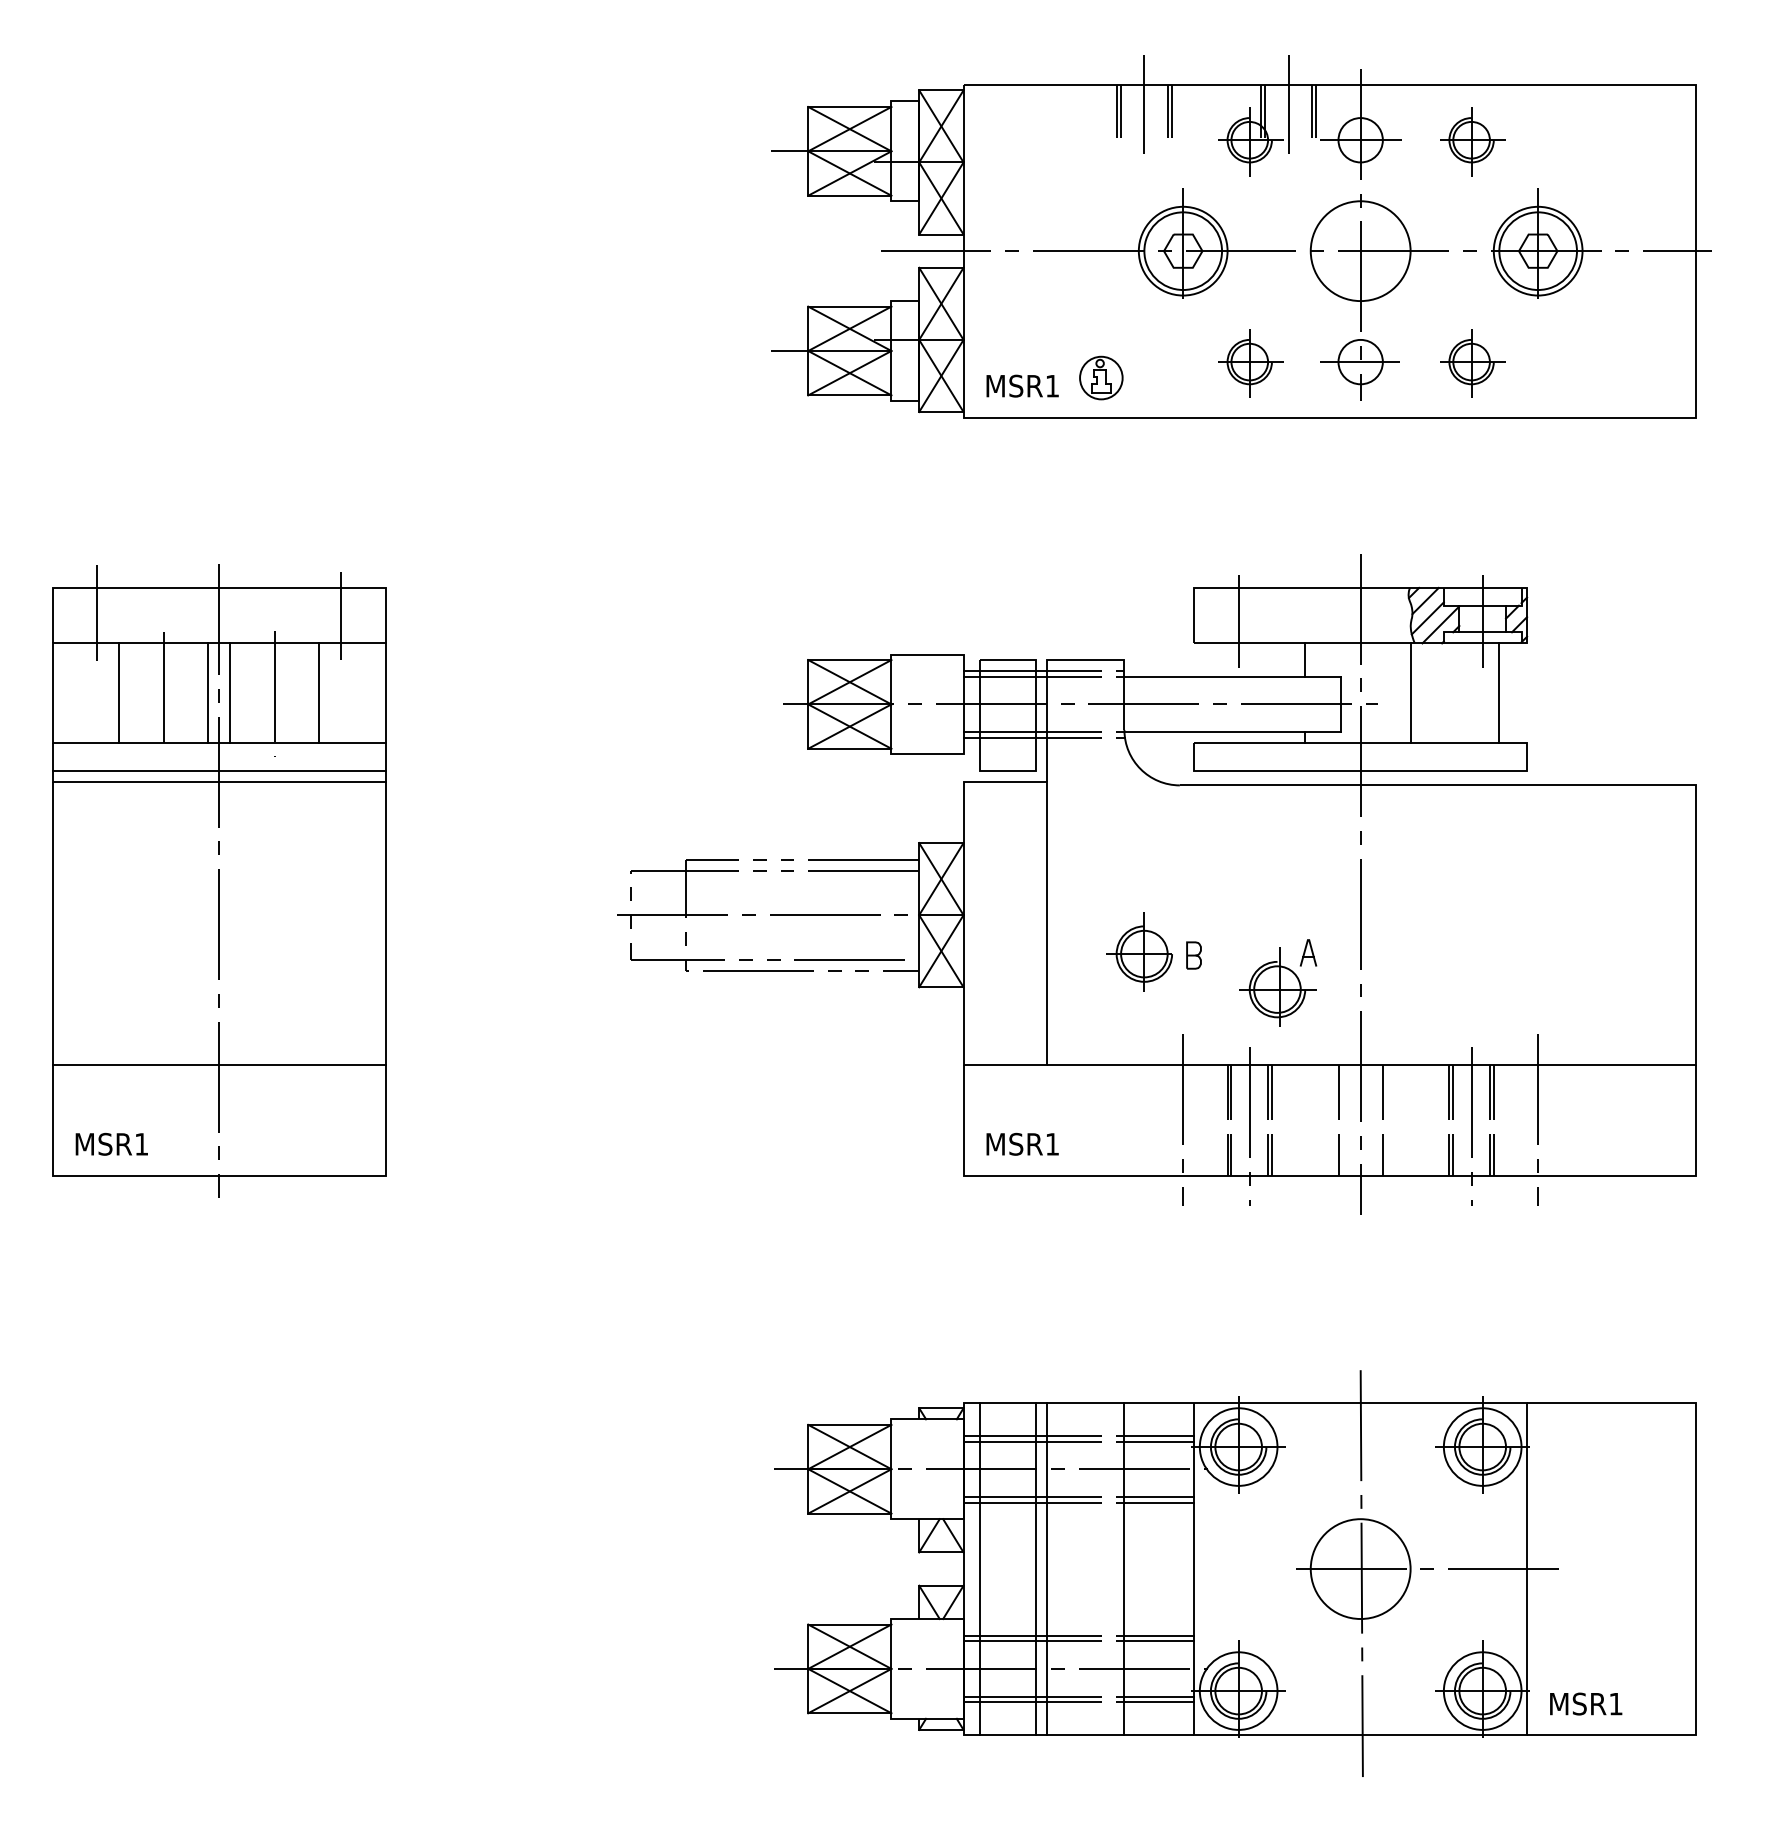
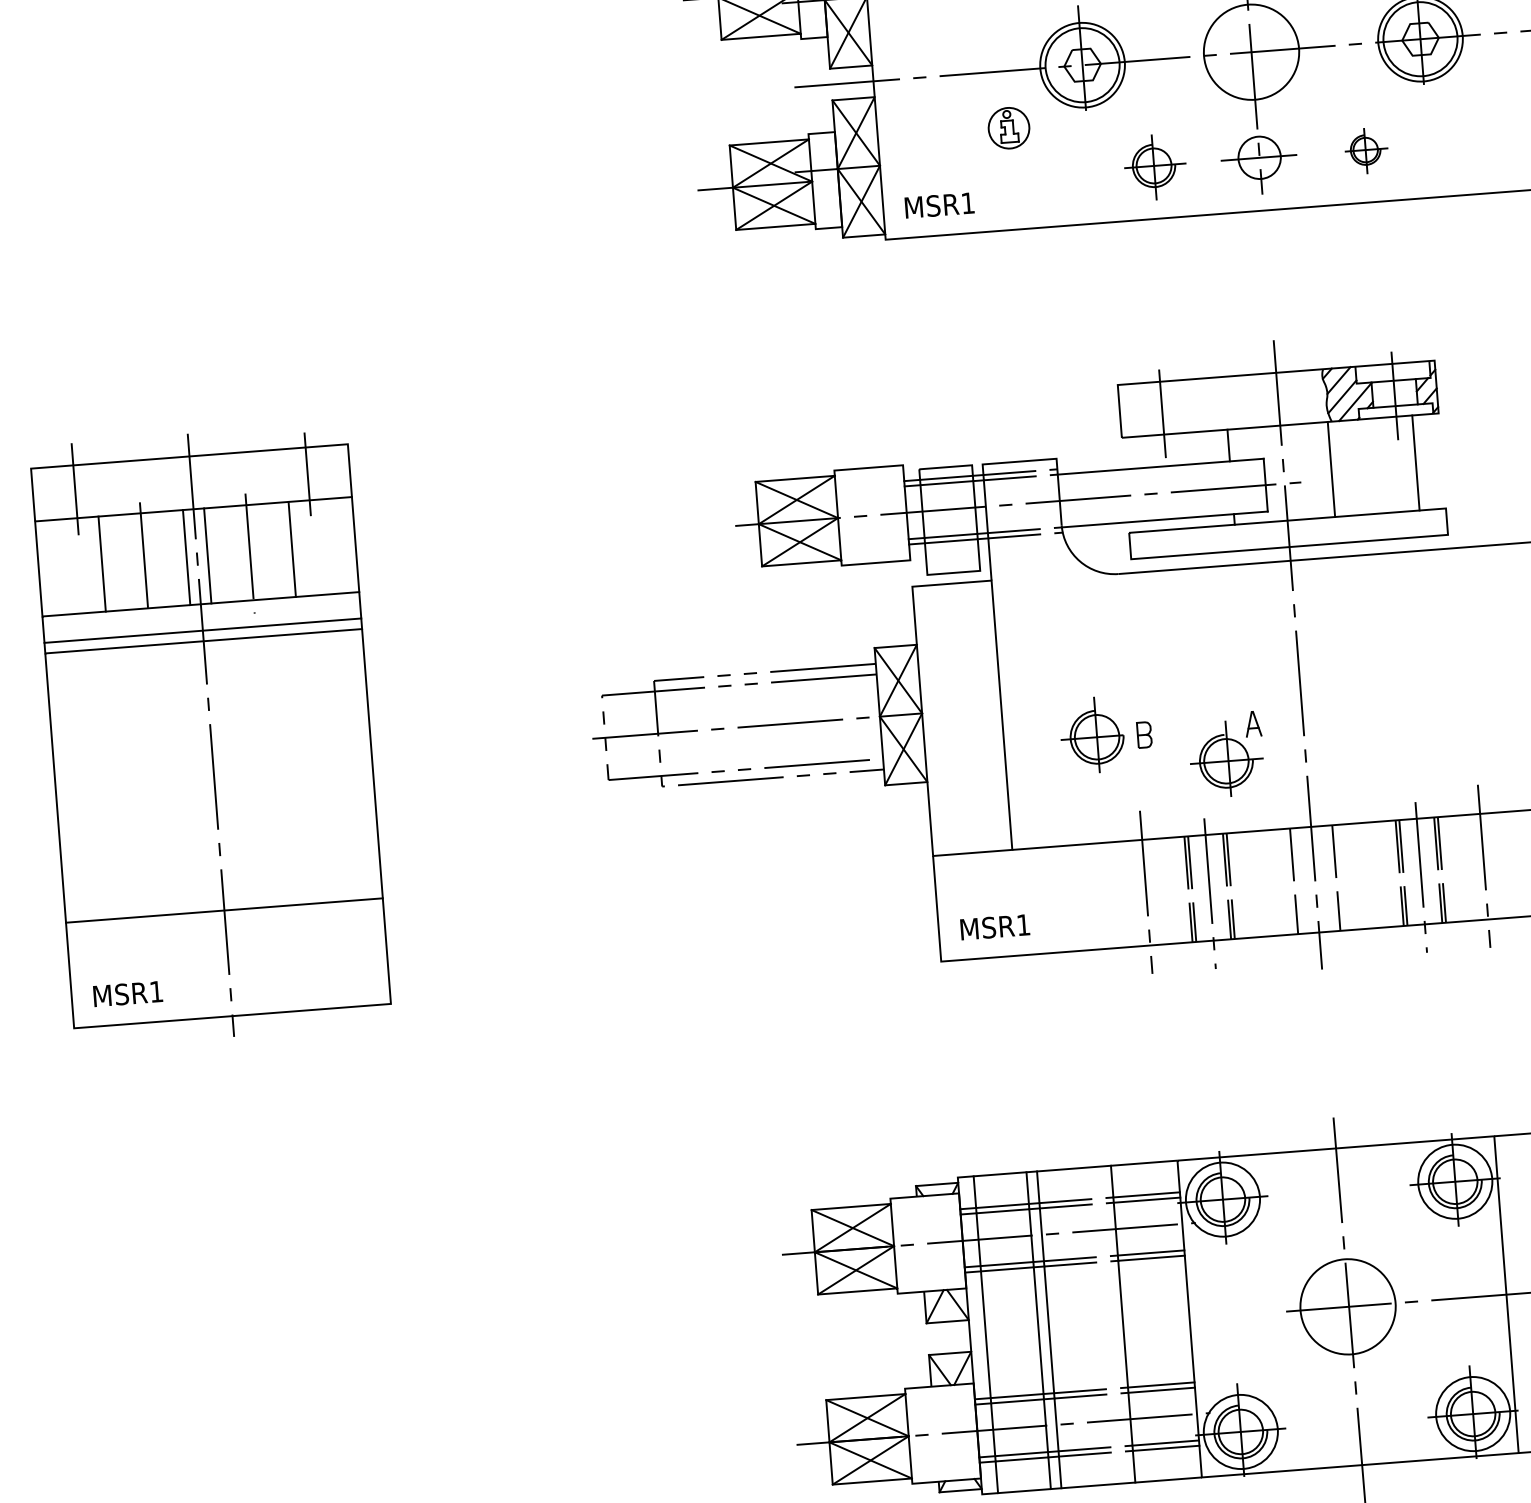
part: (1472, 363) -> (1366, 150), size x0.7
part: (1101, 377) -> (1009, 127), moved

